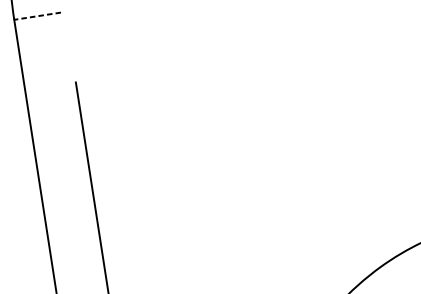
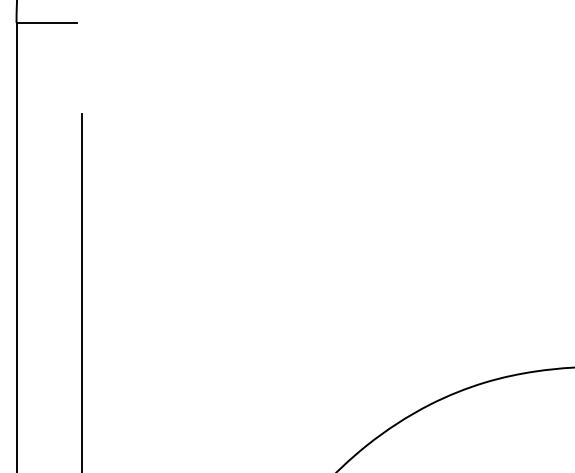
line: (37, 15) -> (46, 22), dashed -> solid

